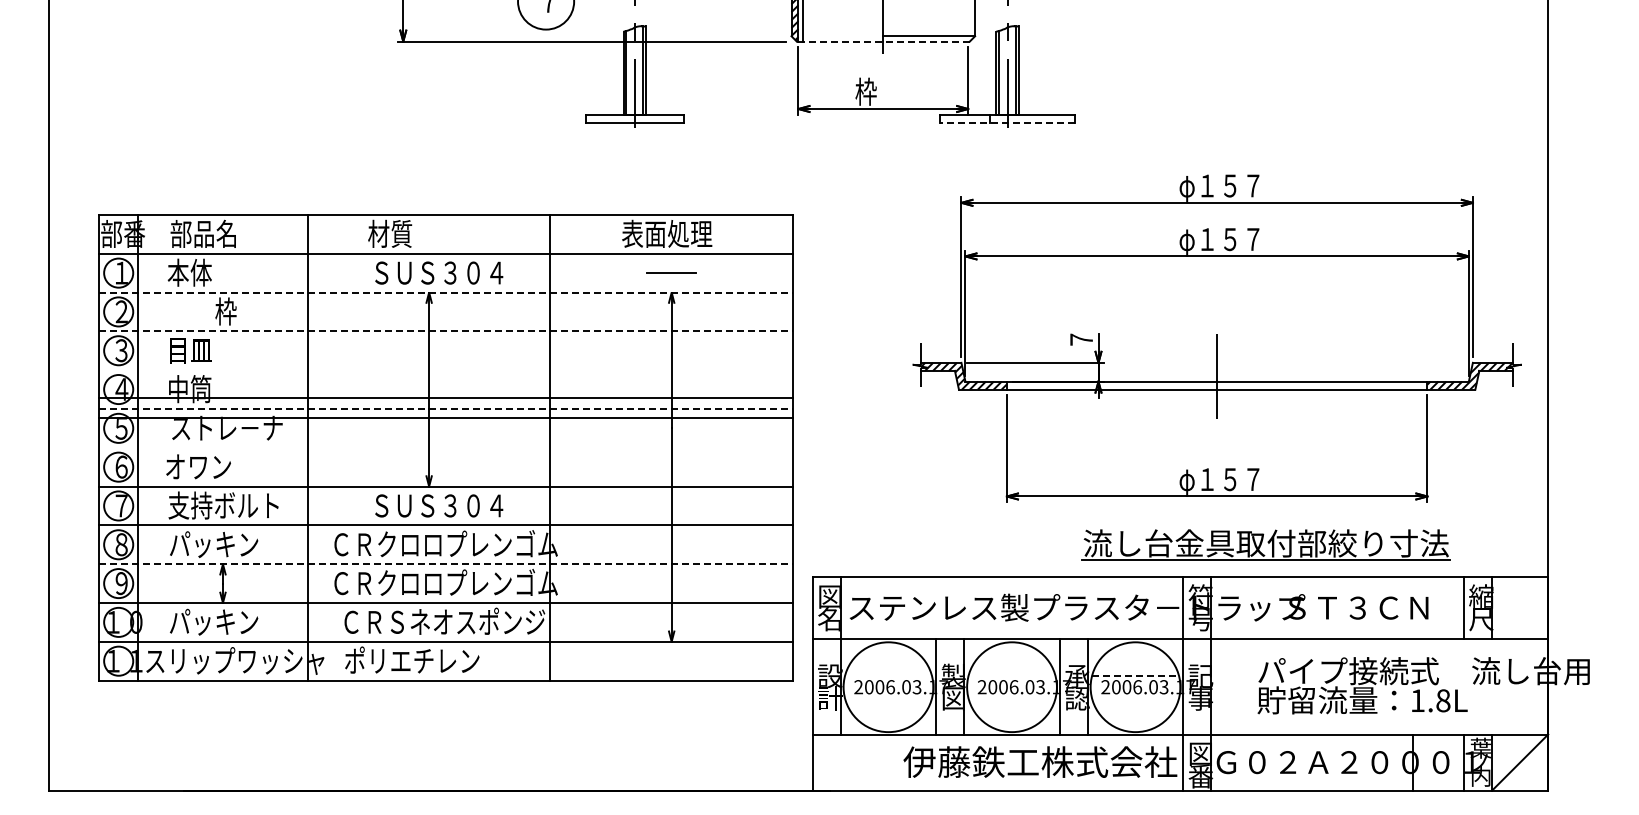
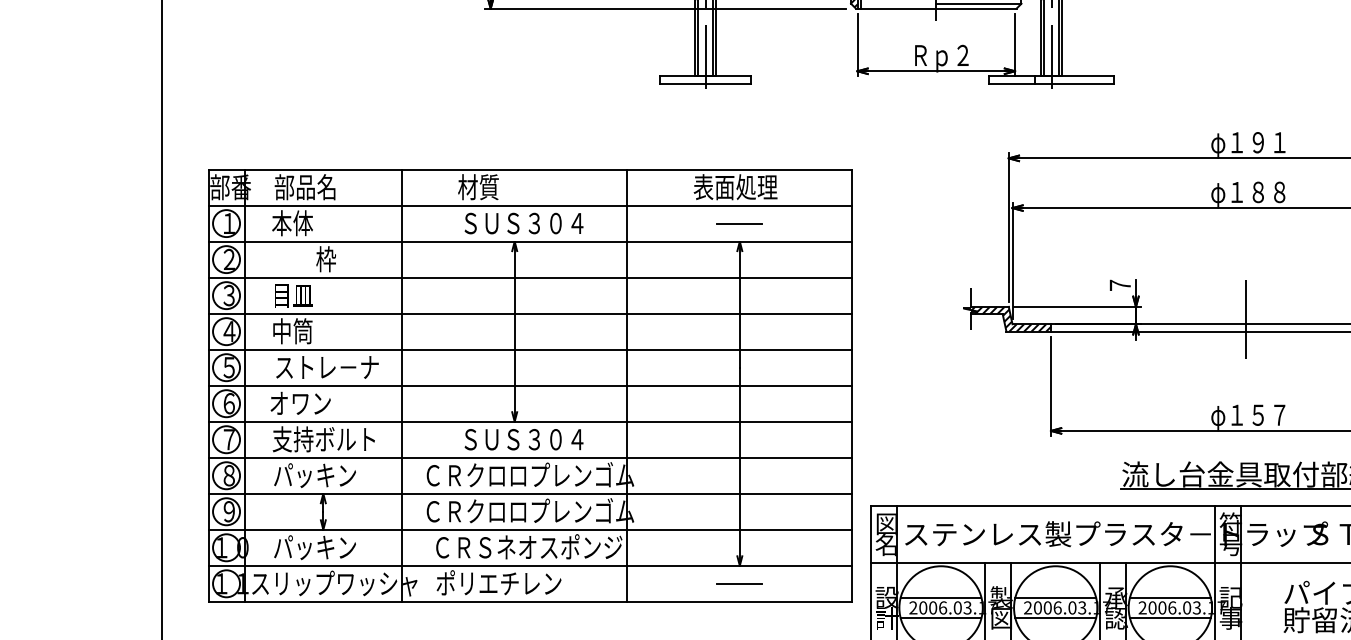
line: (882, 41) -> (935, 8), dashed -> solid
text: (886, 93) -> (939, 56), 枠 -> Ｒｐ２
line: (1007, 123) -> (1051, 84), dashed -> solid
text: (1241, 185) -> (1268, 142), φ１５７ -> φ１９１
text: (1241, 239) -> (1268, 192), φ１５７ -> φ１８８
line: (446, 292) -> (530, 241), dashed -> solid
line: (446, 331) -> (530, 277), dashed -> solid
line: (445, 398) -> (529, 313), moved
line: (446, 408) -> (530, 349), dashed -> solid
line: (445, 417) -> (529, 385), moved
line: (446, 564) -> (530, 494), dashed -> solid
line: (671, 660) -> (739, 583), added
line: (888, 676) -> (941, 598), added
line: (1011, 676) -> (1055, 598), added
line: (1136, 676) -> (1171, 598), dashed -> solid
line: (888, 698) -> (941, 618), added
line: (1011, 698) -> (1055, 618), added
line: (1135, 698) -> (1170, 618), added

